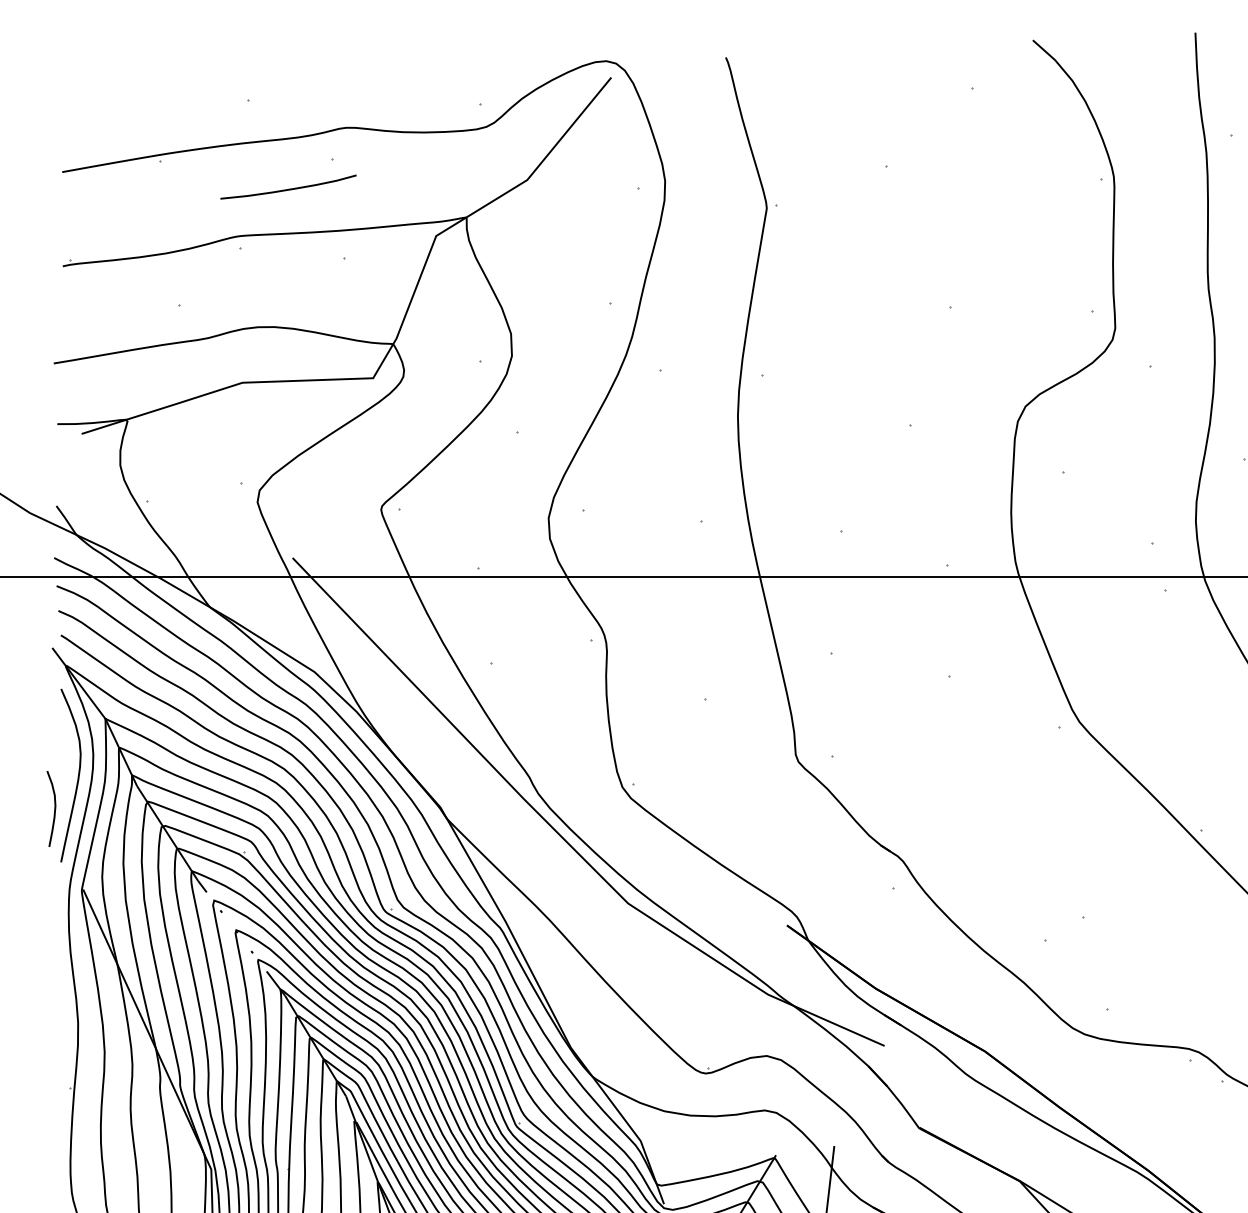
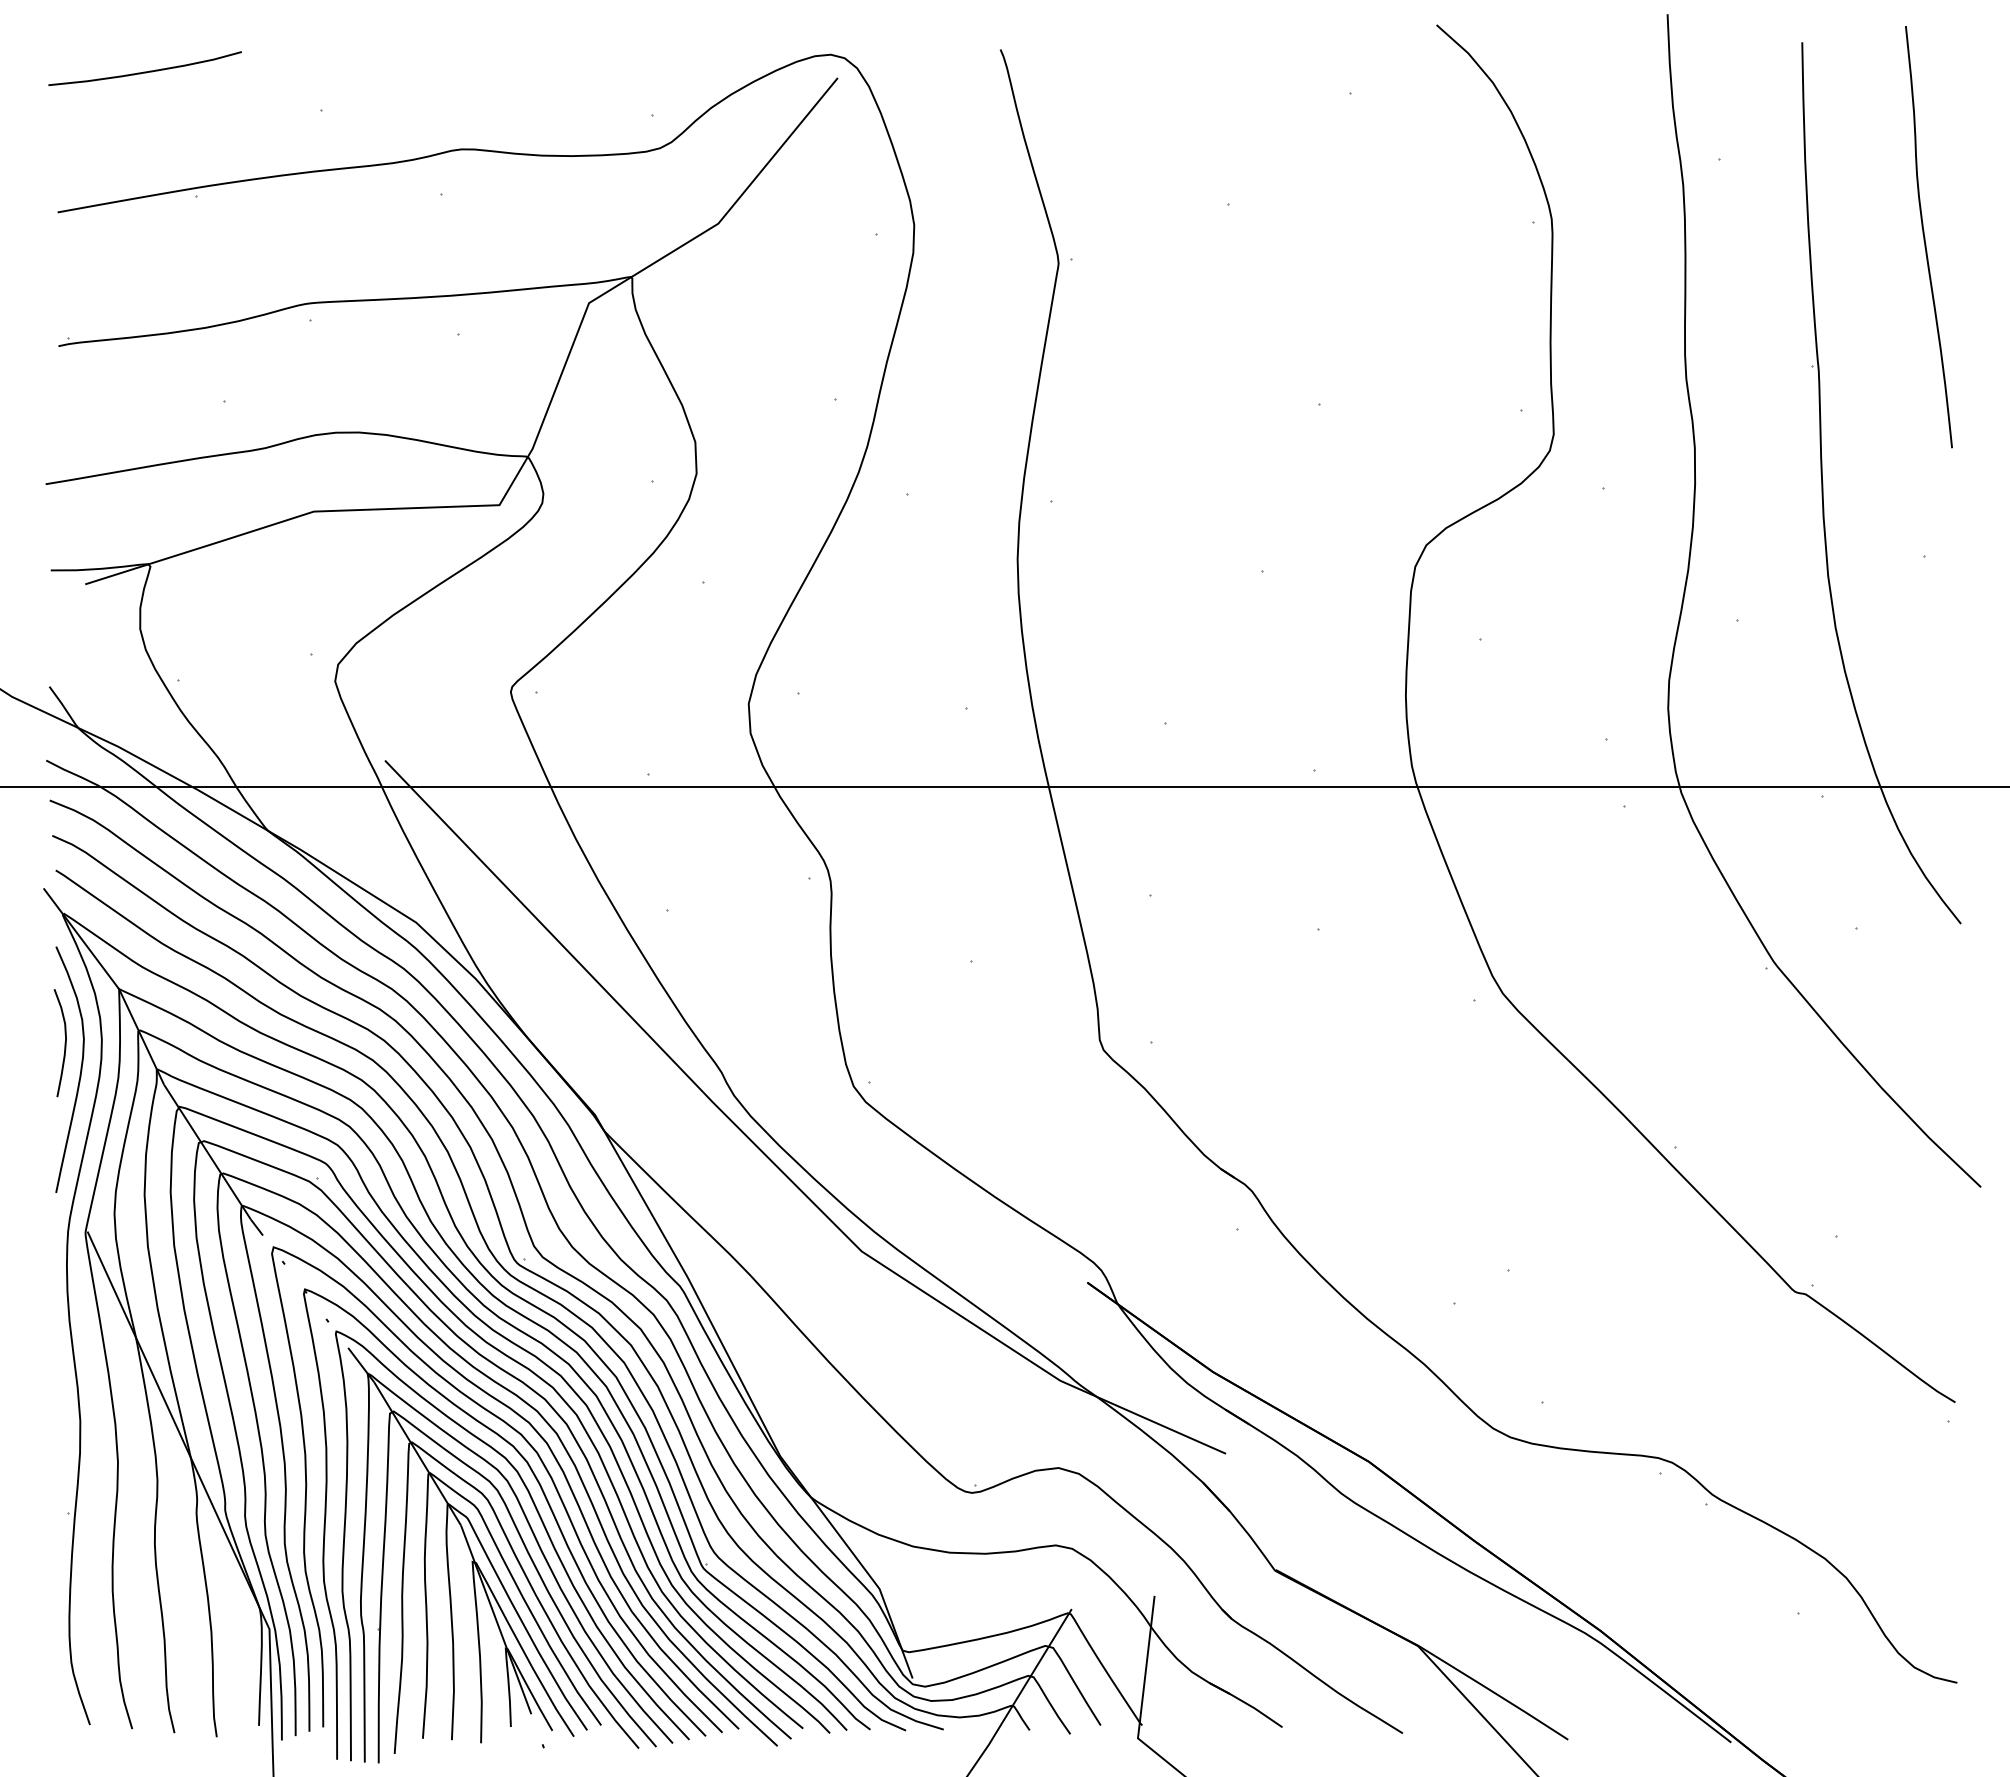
curve: (288, 189) -> (144, 71), moved
curve: (54, 809) -> (64, 1043), moved

